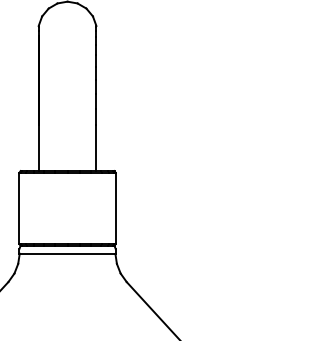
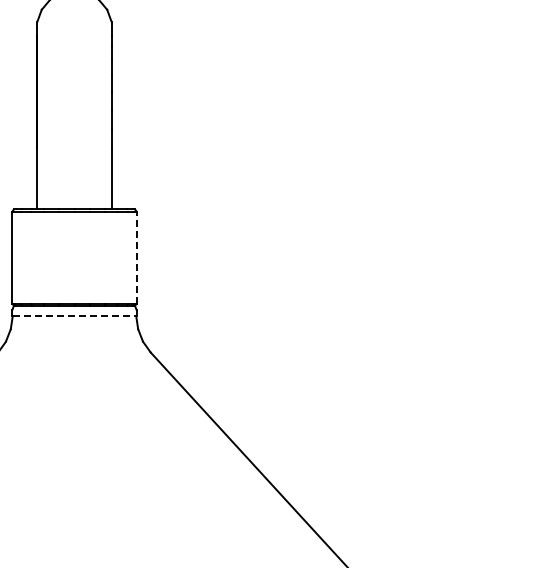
line: (115, 208) -> (136, 257), solid -> dashed
line: (67, 254) -> (74, 316), solid -> dashed

